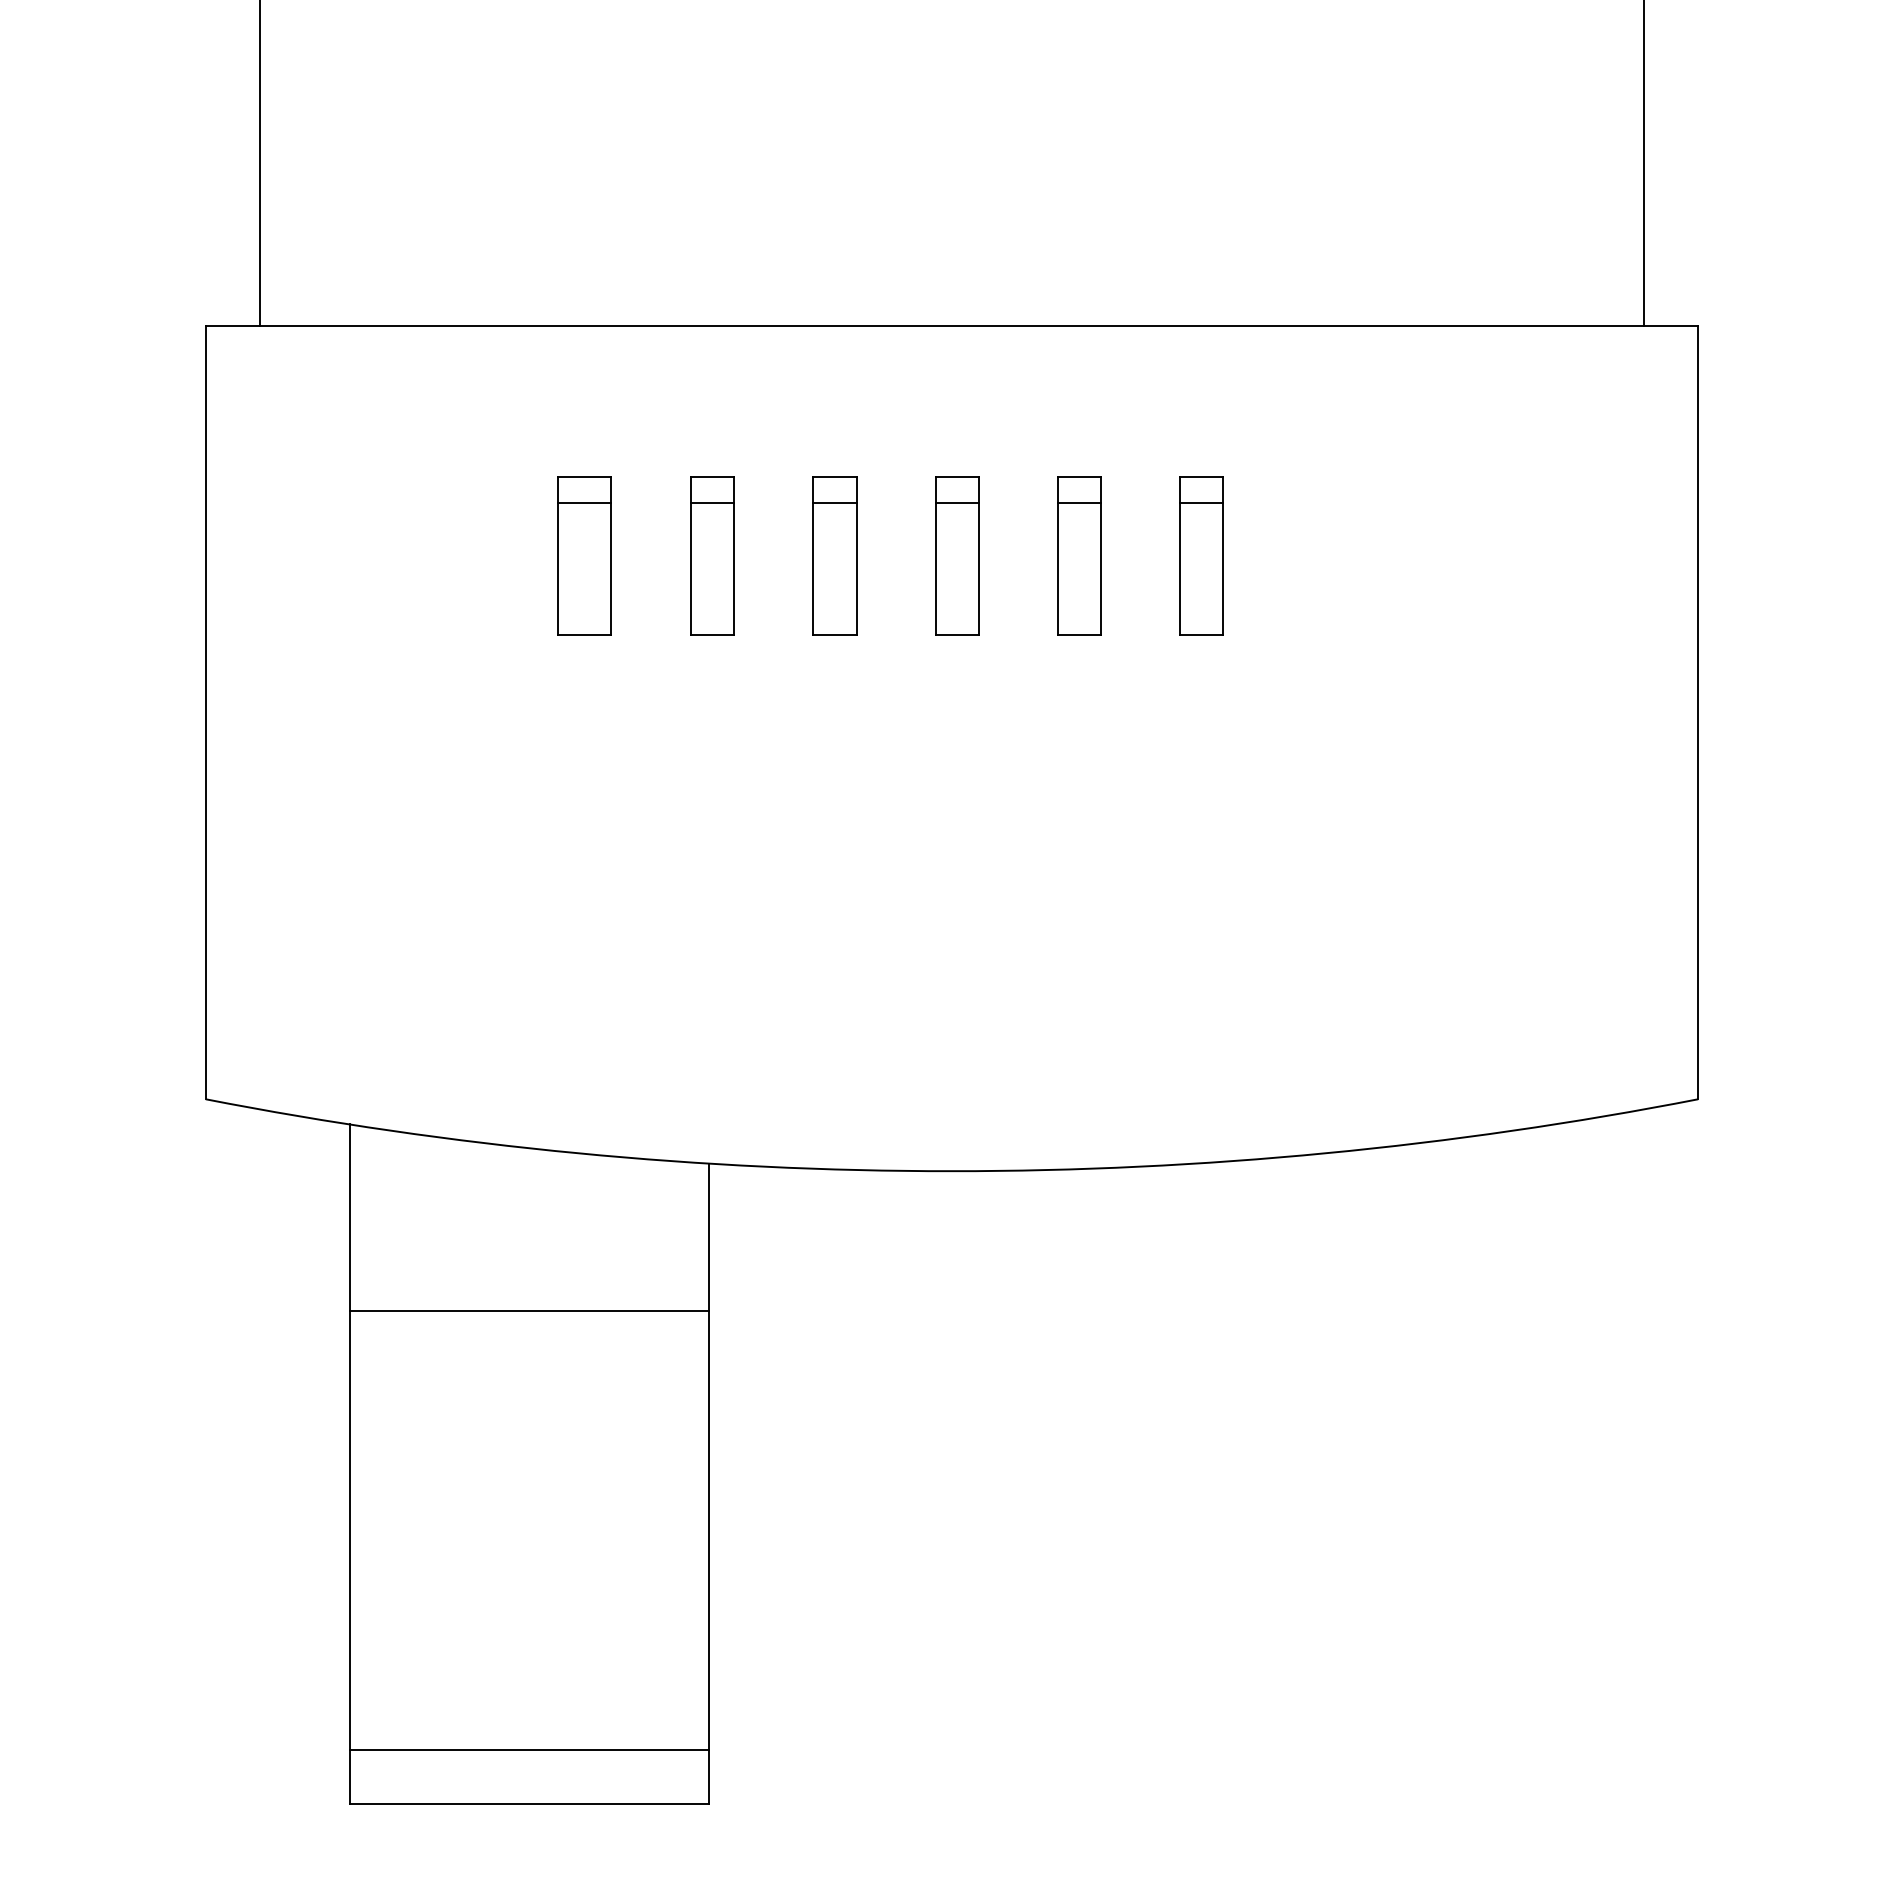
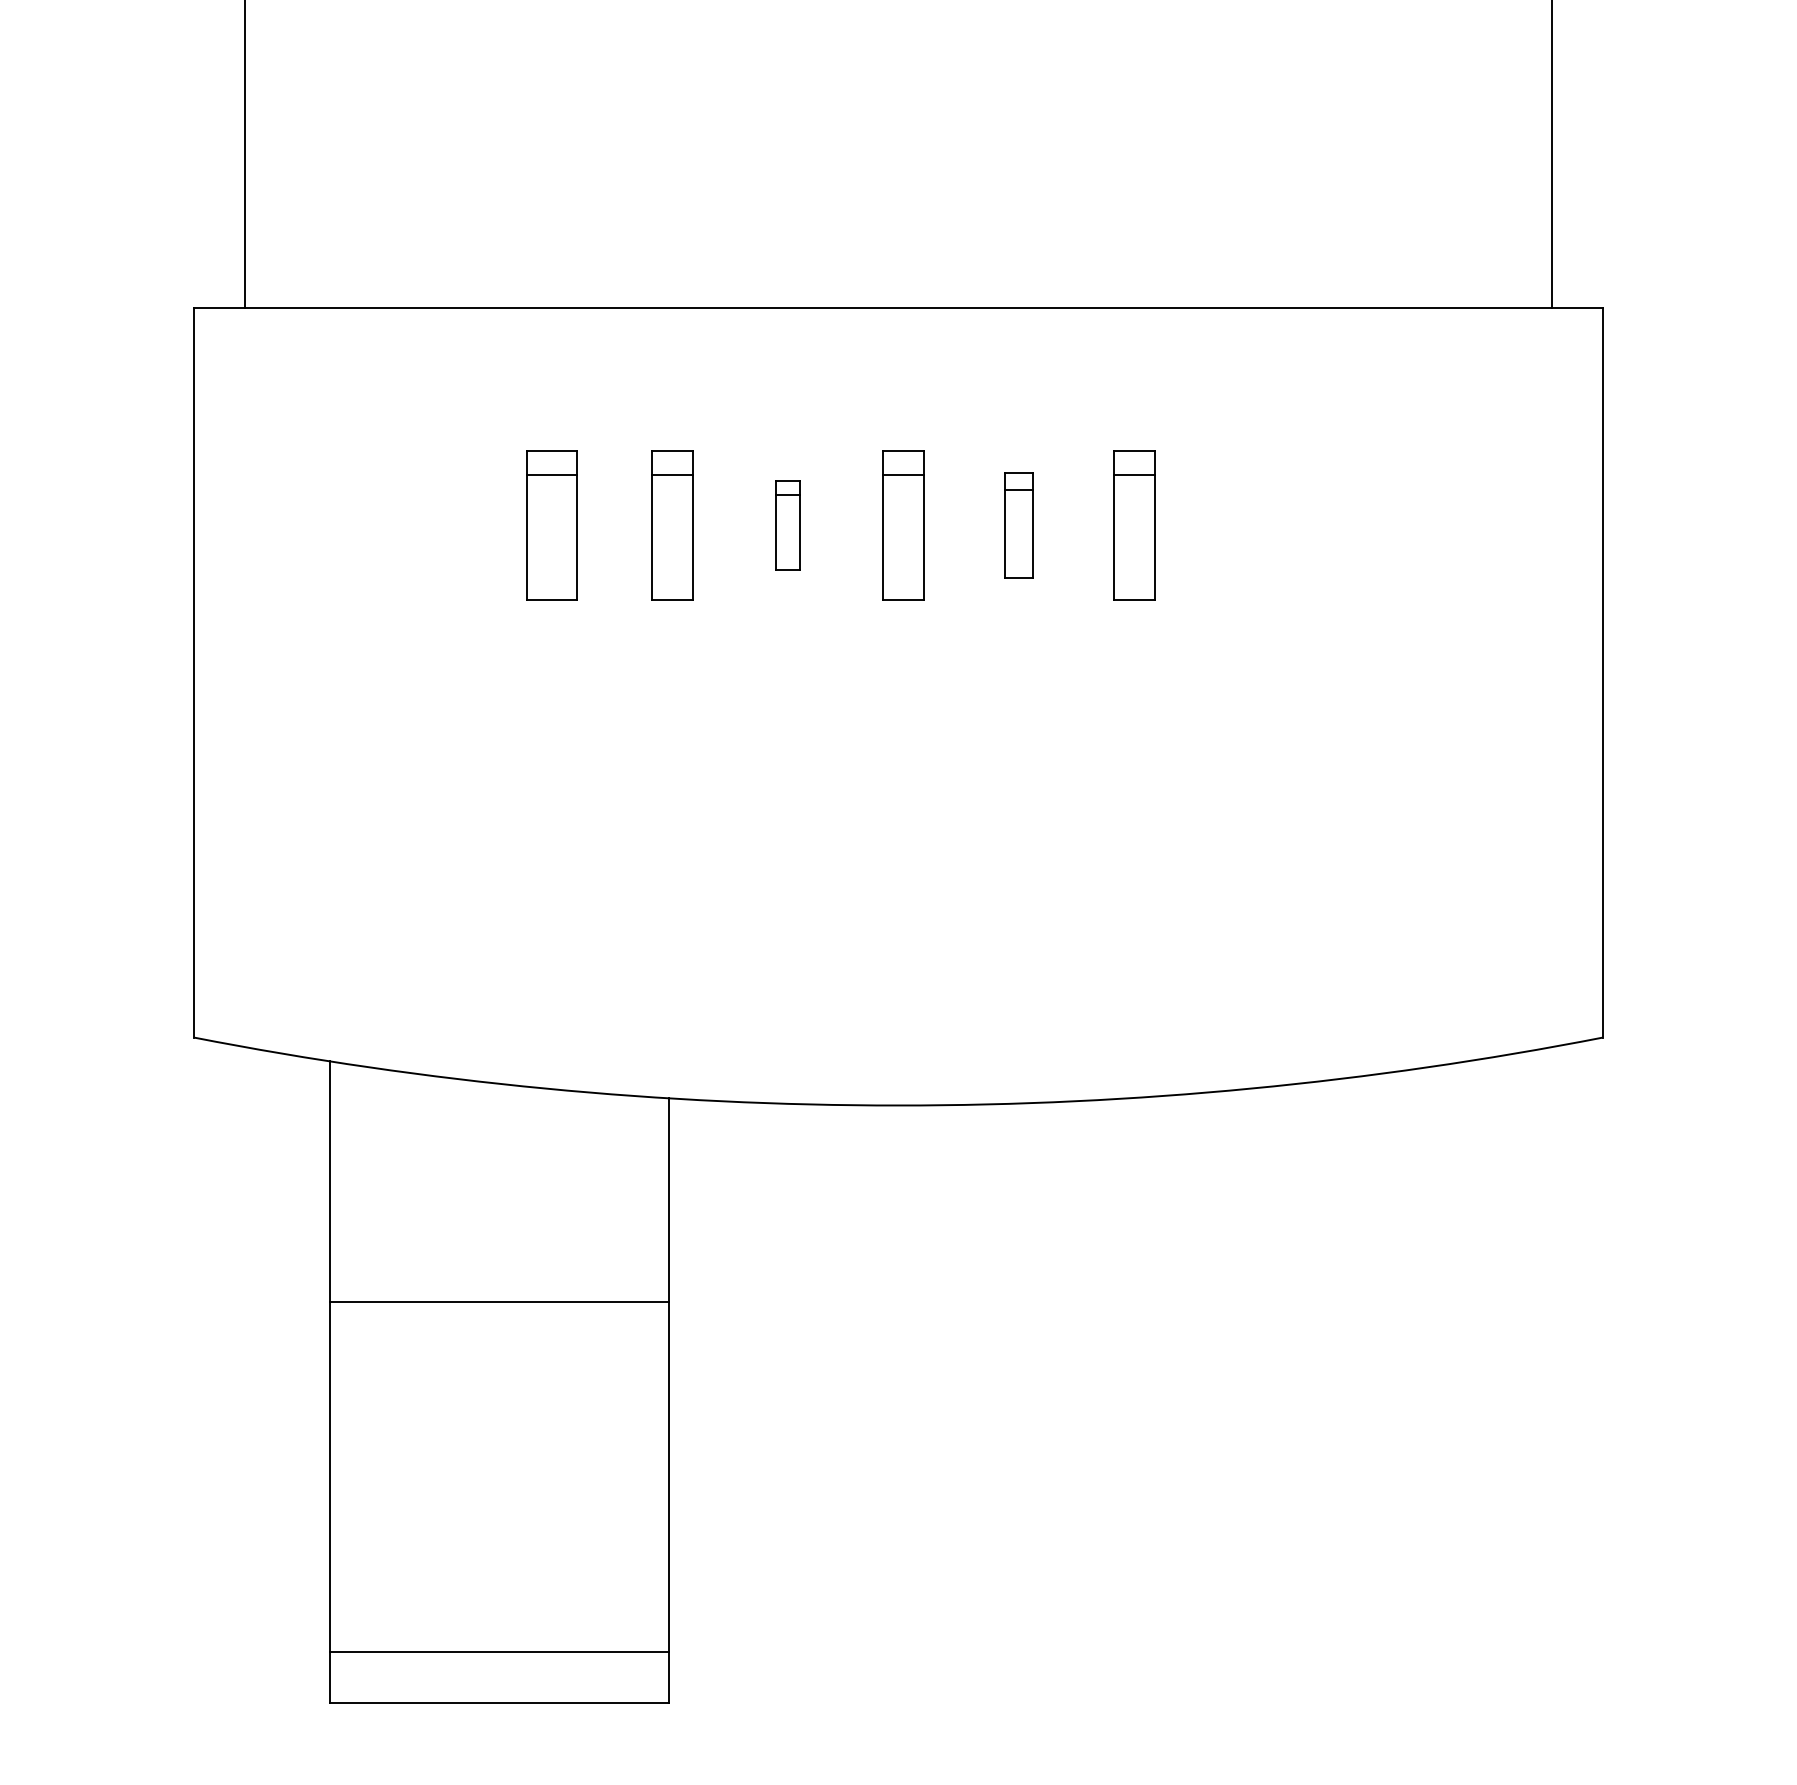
part: (834, 556) -> (787, 525), size x0.6
part: (1079, 556) -> (1018, 525), size x0.7
line: (529, 1311) -> (499, 1301), moved

